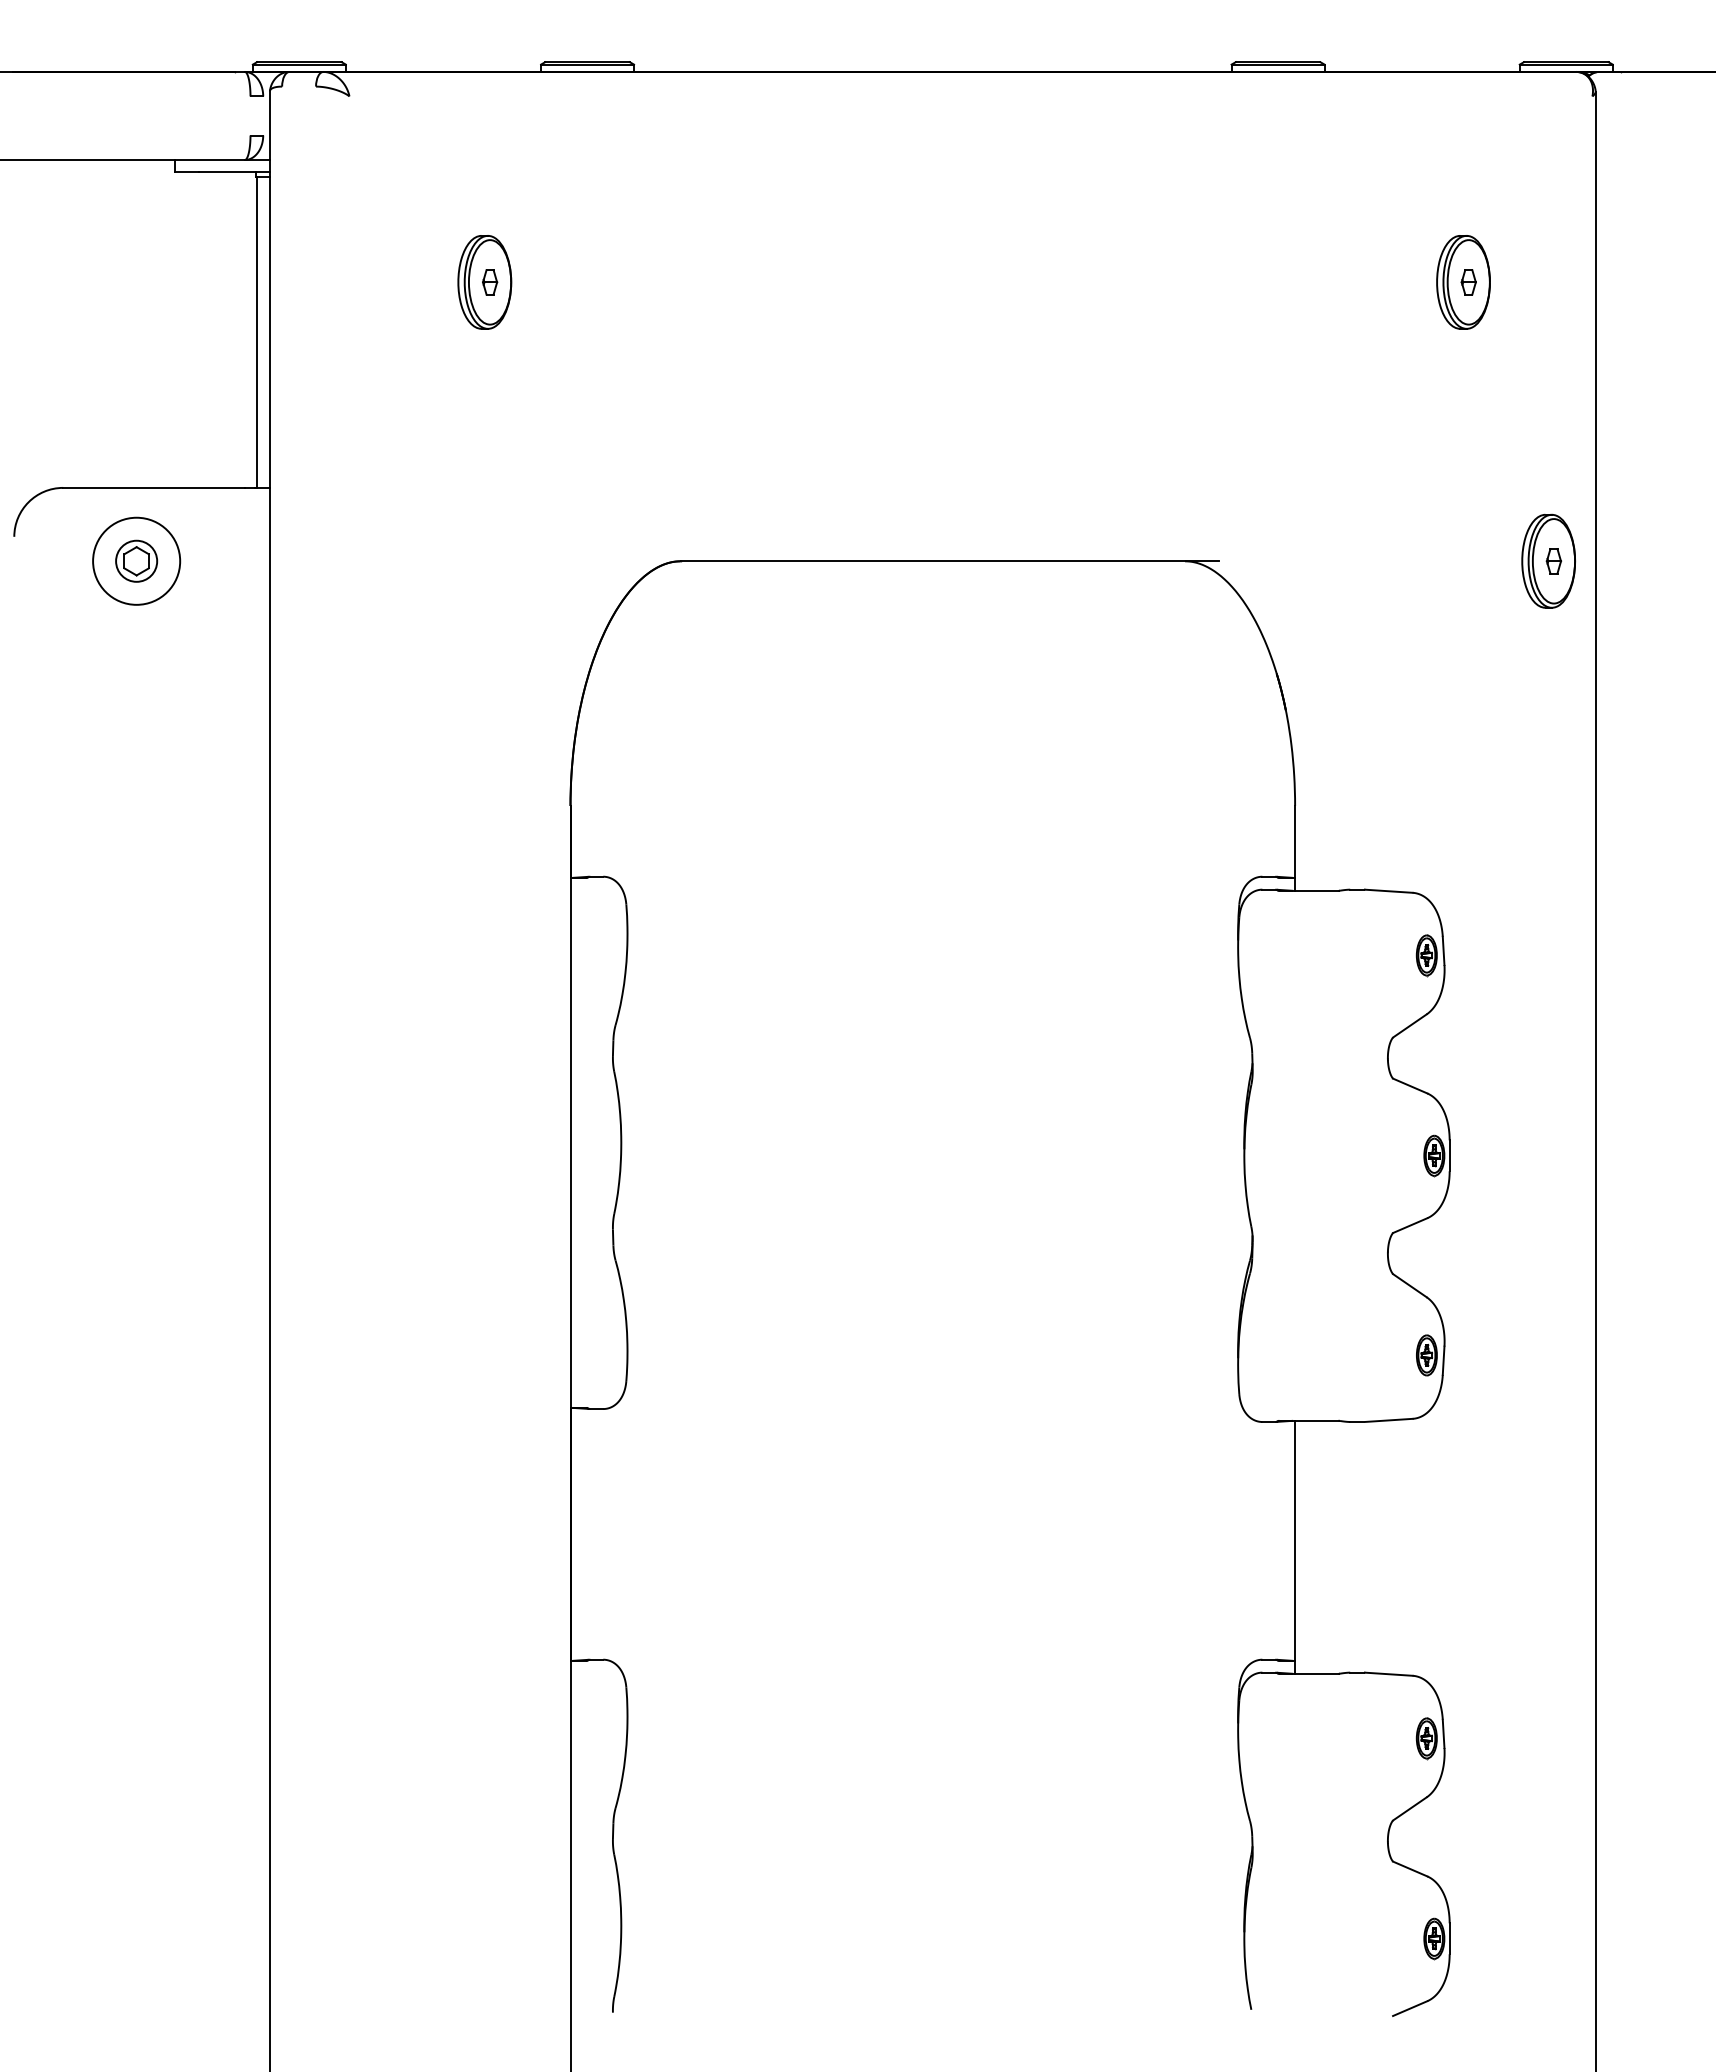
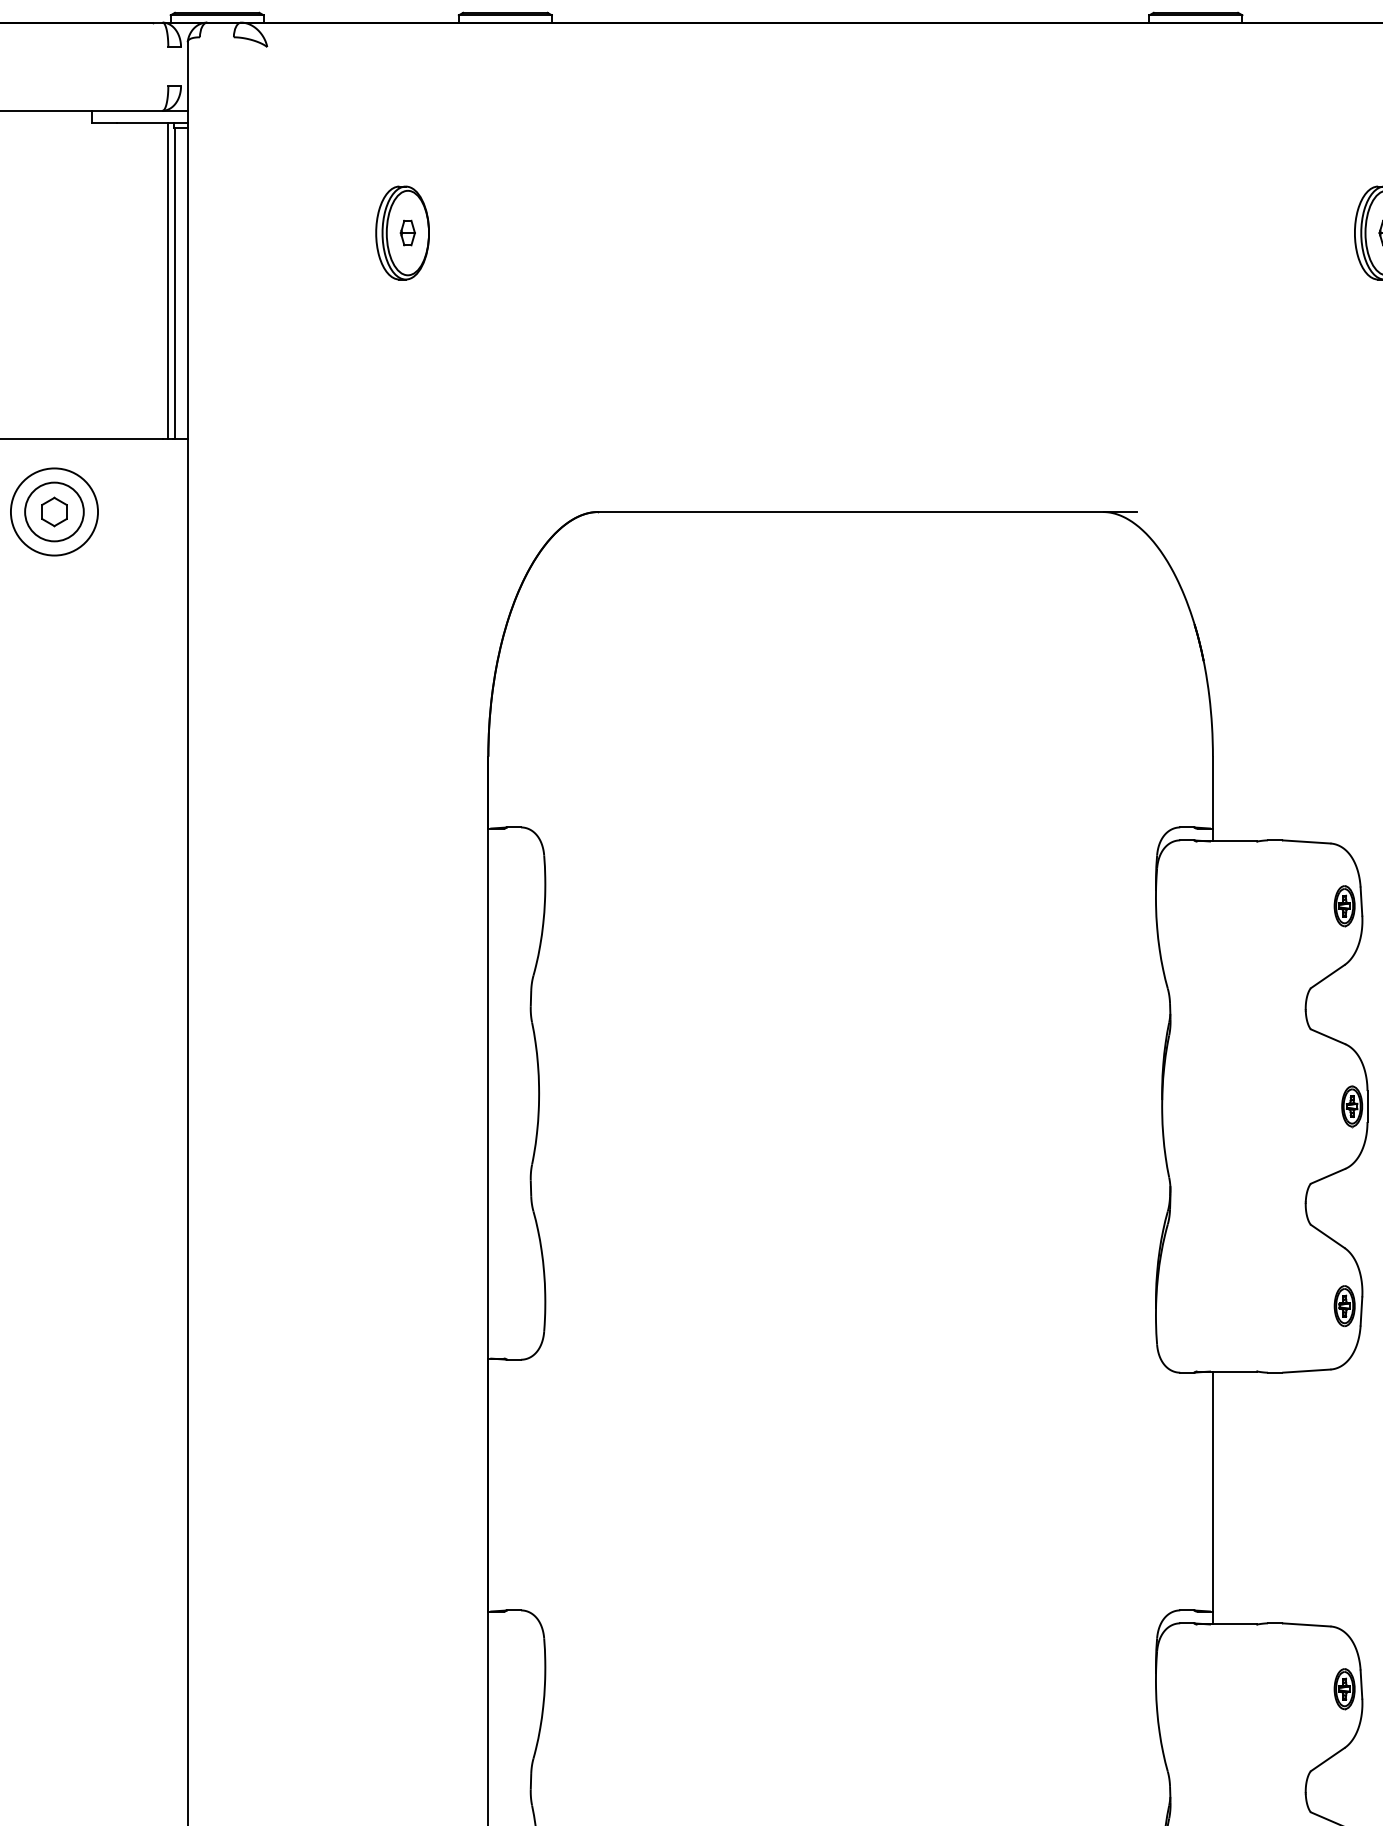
line: (250, 329) -> (168, 280), added
circle: (136, 560) -> (54, 511), size x1.43

